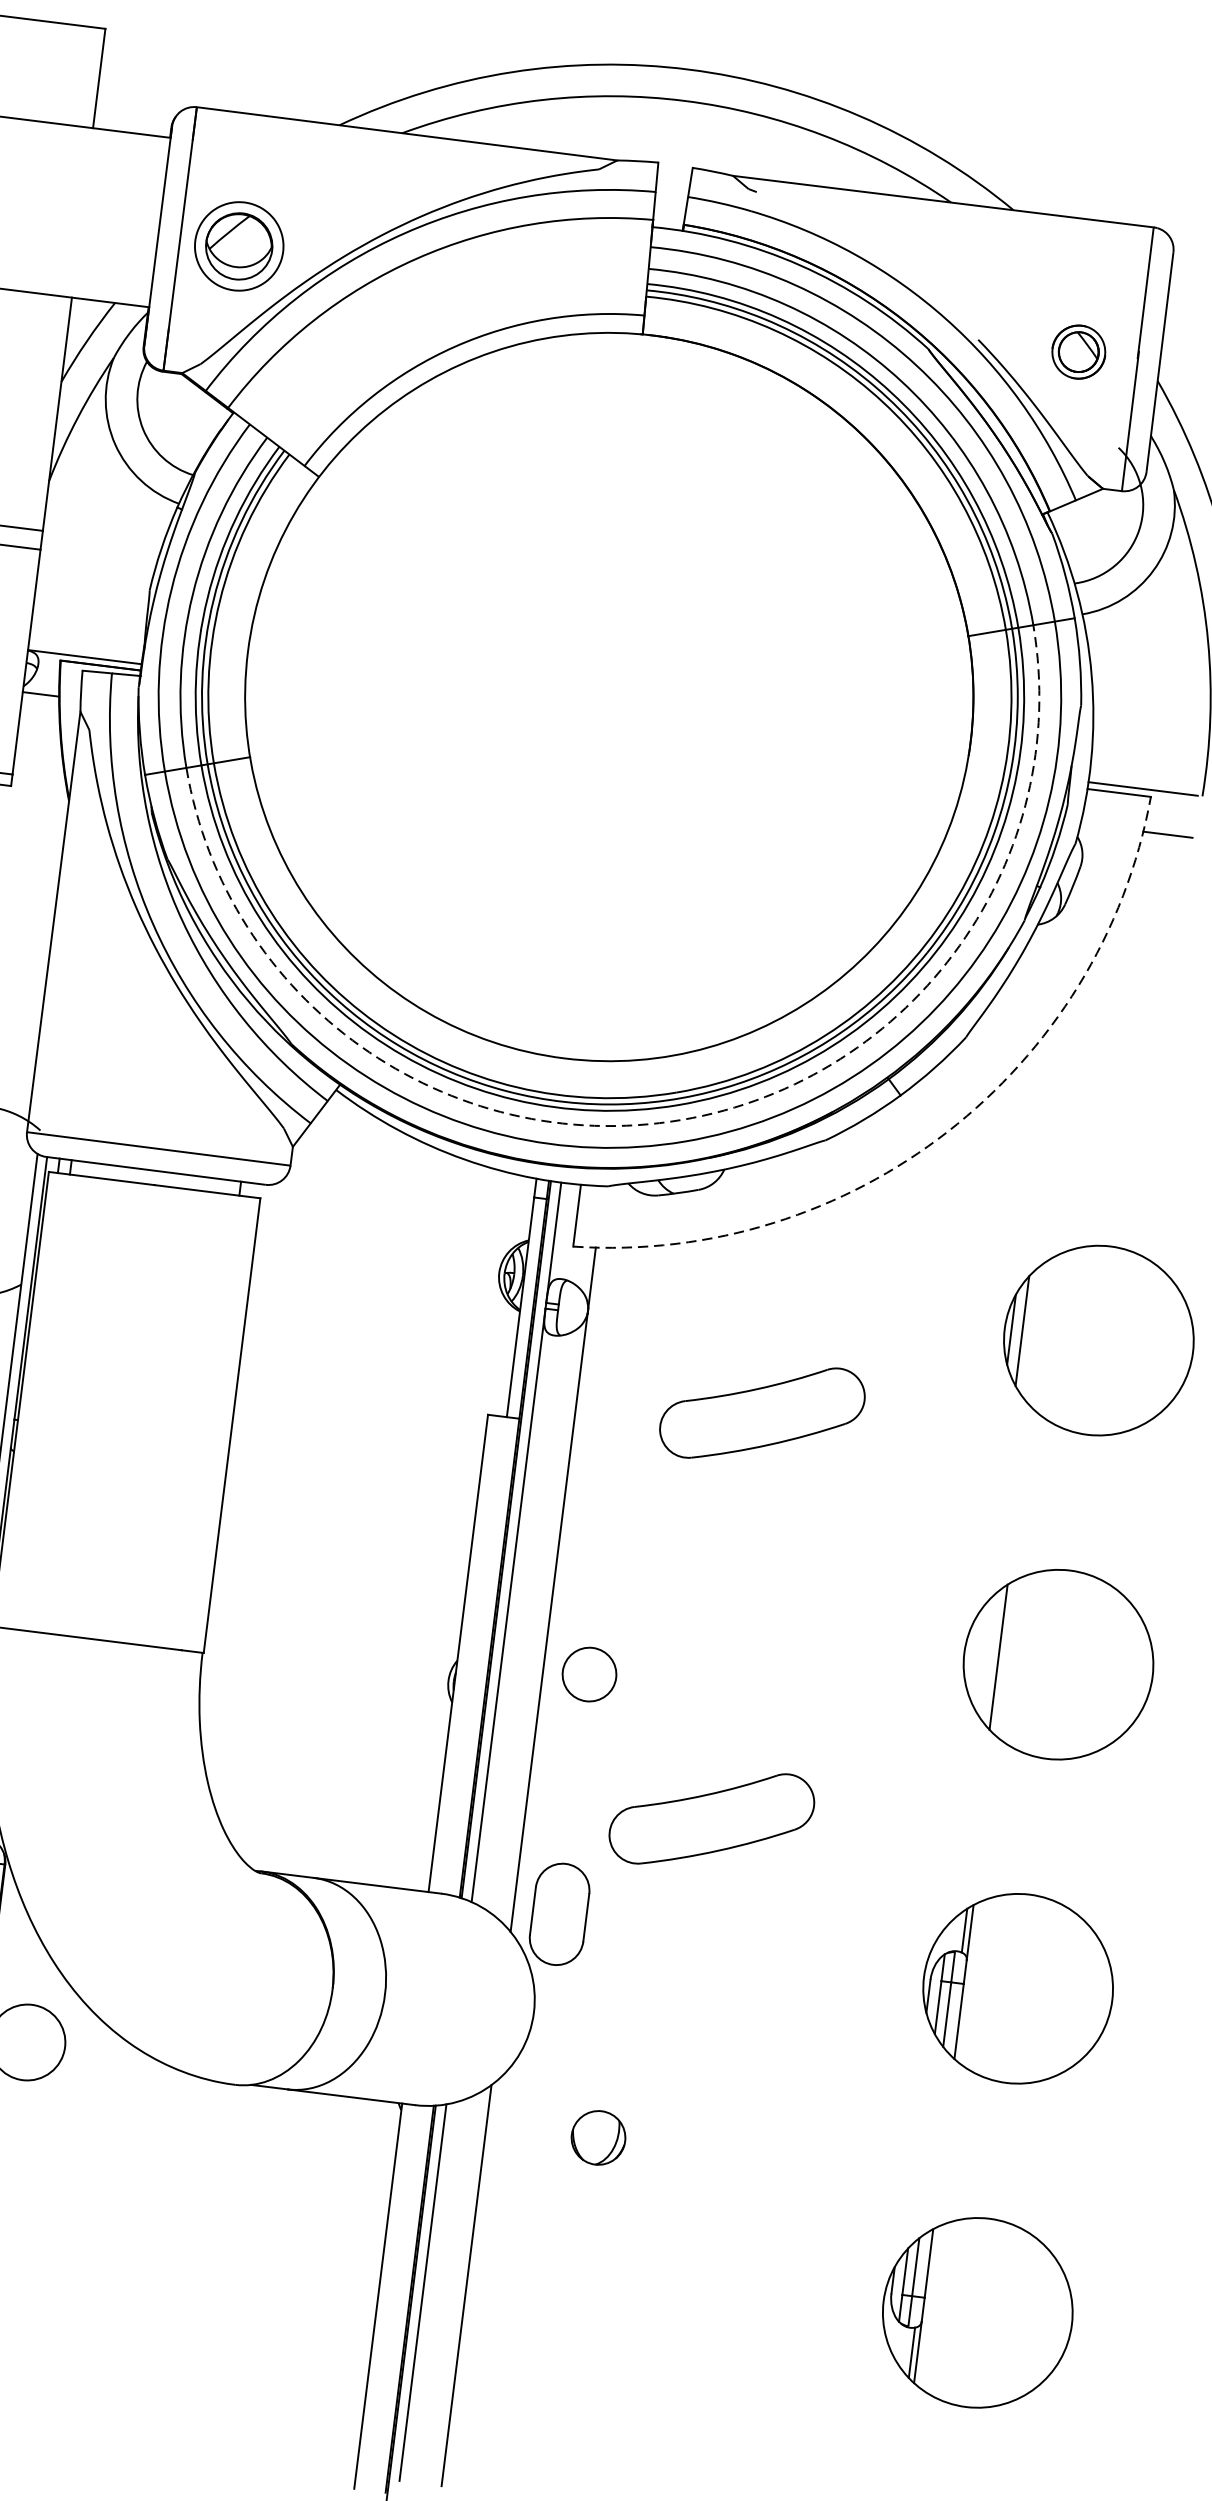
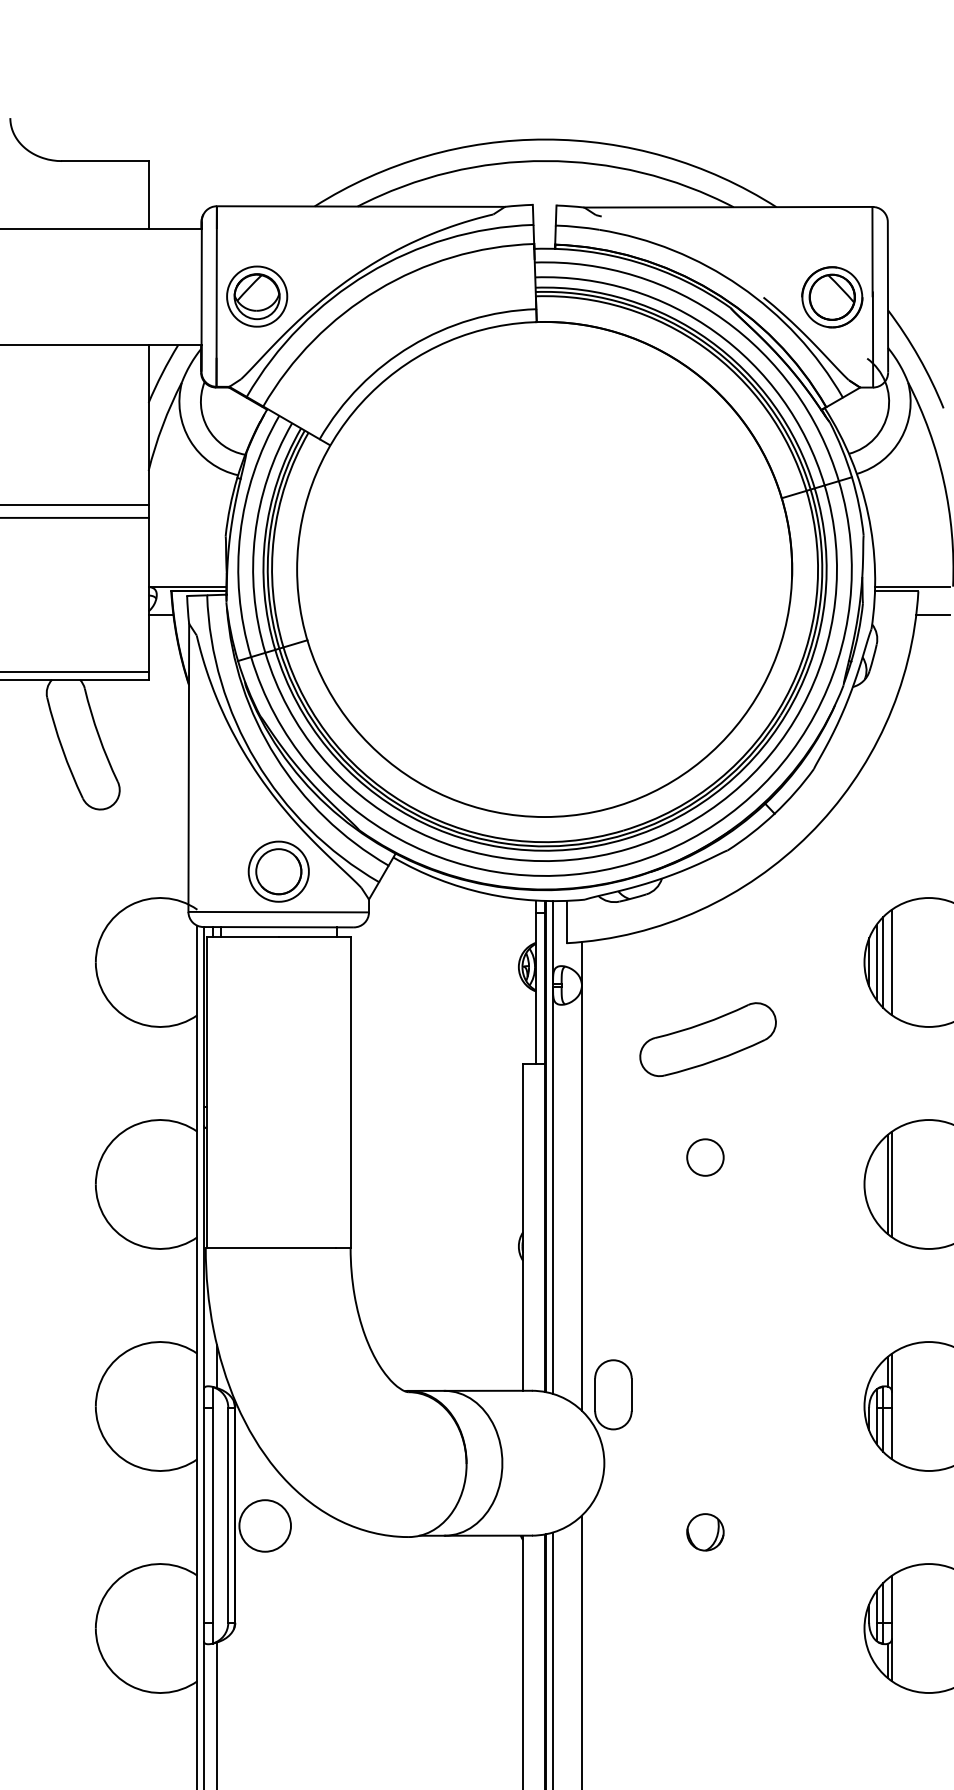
part: (1078, 352) -> (832, 297), size x1.67
part: (165, 1089) -> (278, 871), added
arc: (680, 1119) -> (628, 848), dashed -> solid
arc: (947, 1132) -> (809, 834), dashed -> solid
line: (1032, 1332) -> (883, 962), added
line: (1044, 1333) -> (891, 962), added
line: (1003, 1657) -> (891, 1184), added
circle: (589, 1674) -> (705, 1157), moved
part: (711, 1818) -> (707, 1317), removed
part: (598, 2138) -> (705, 1532), moved

